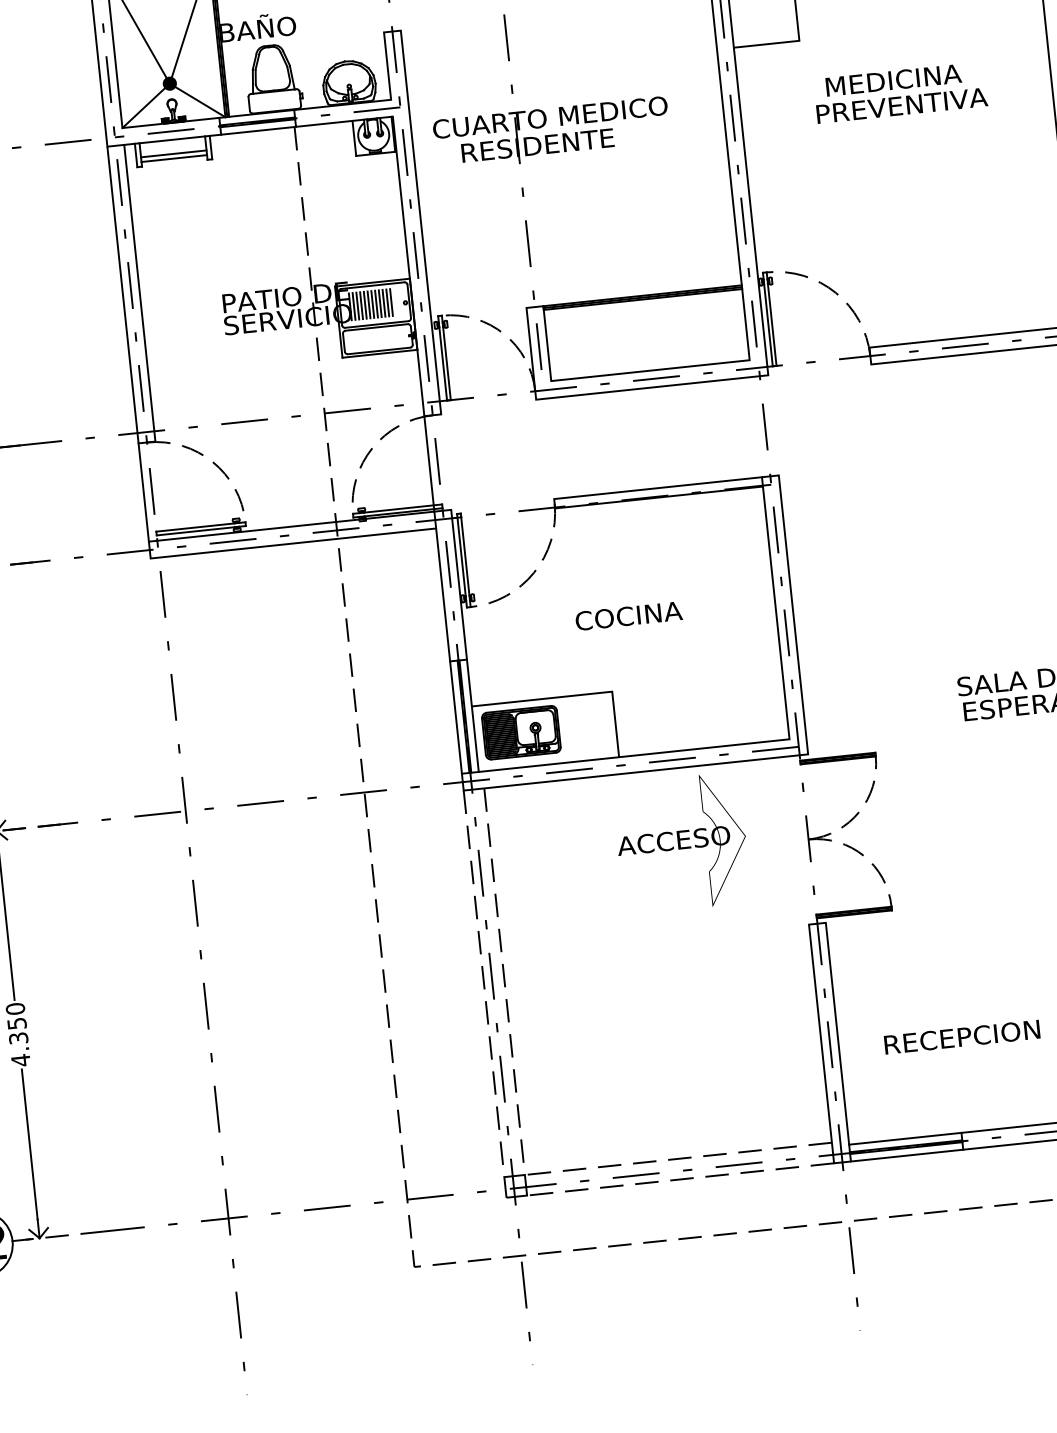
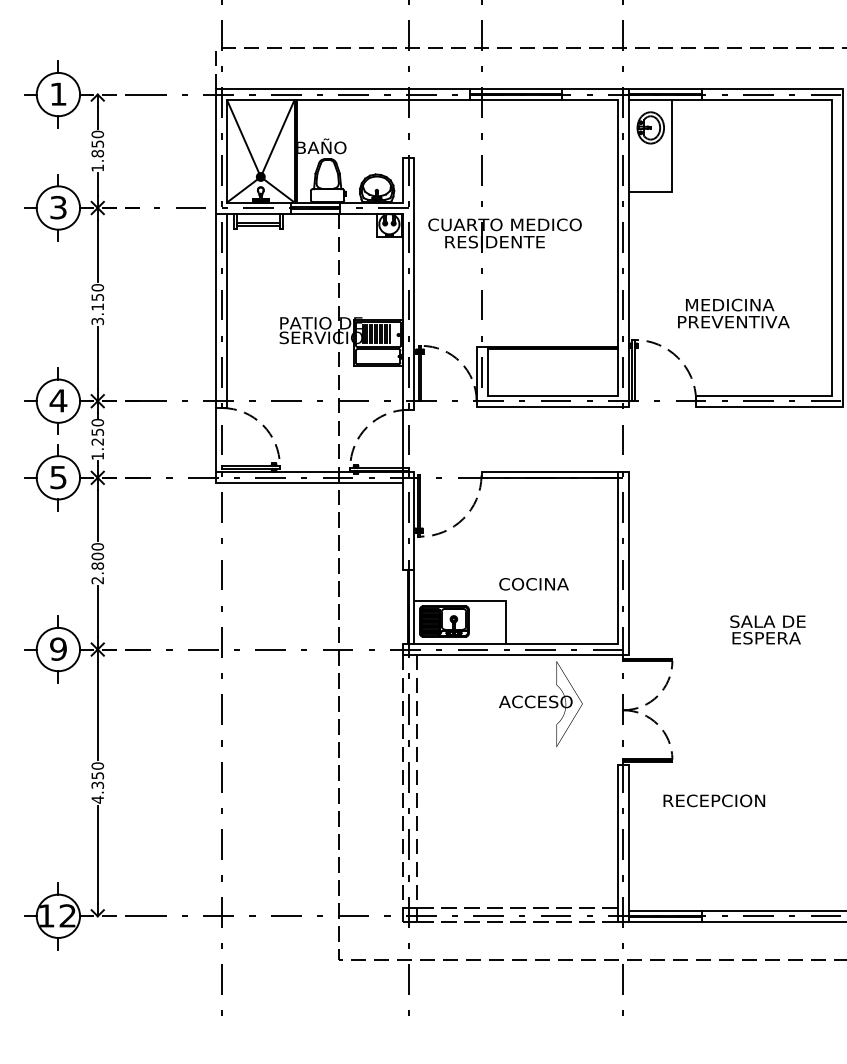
text: (900, 92) -> (733, 313), moved
text: (628, 616) -> (533, 584), moved
line: (456, 717) -> (403, 607), removed
text: (962, 1036) -> (714, 800), moved

